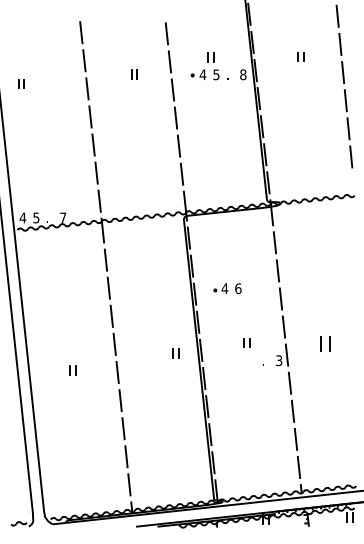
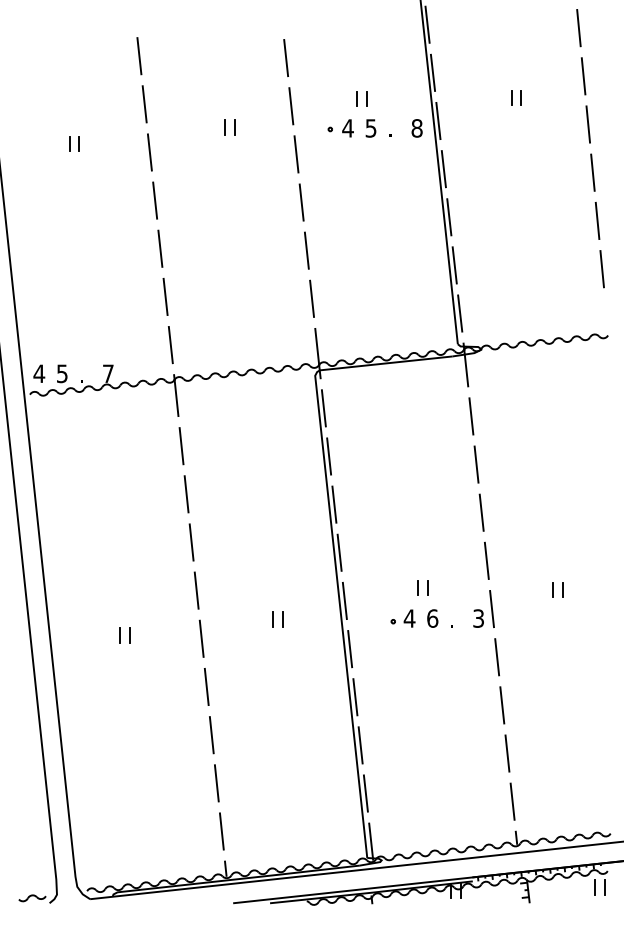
part: (21, 83) -> (74, 143), moved
part: (227, 288) -> (414, 618), moved
part: (325, 343) -> (558, 589), size x0.62
part: (175, 353) -> (276, 619), moved

